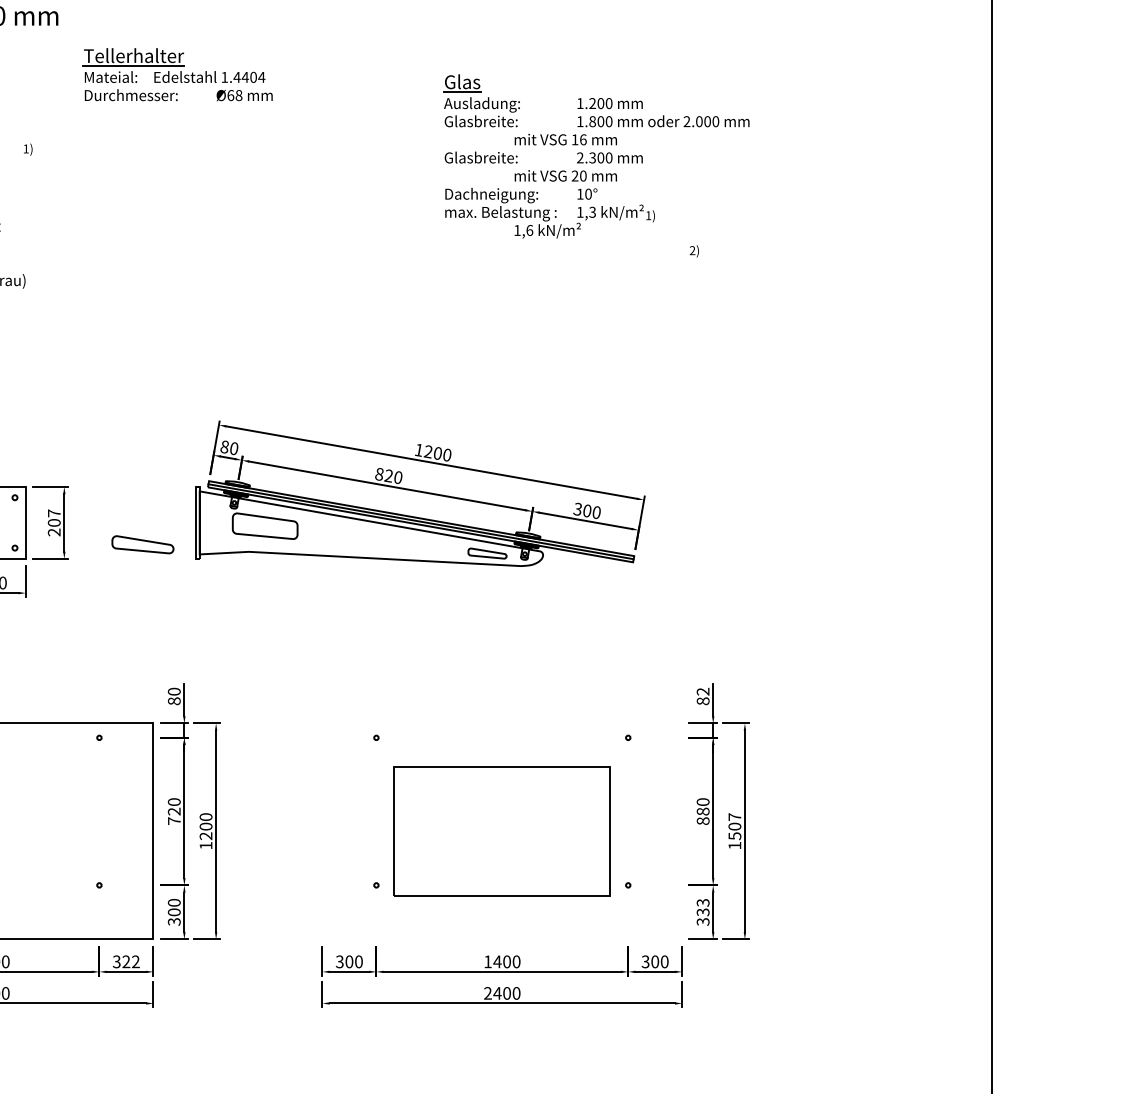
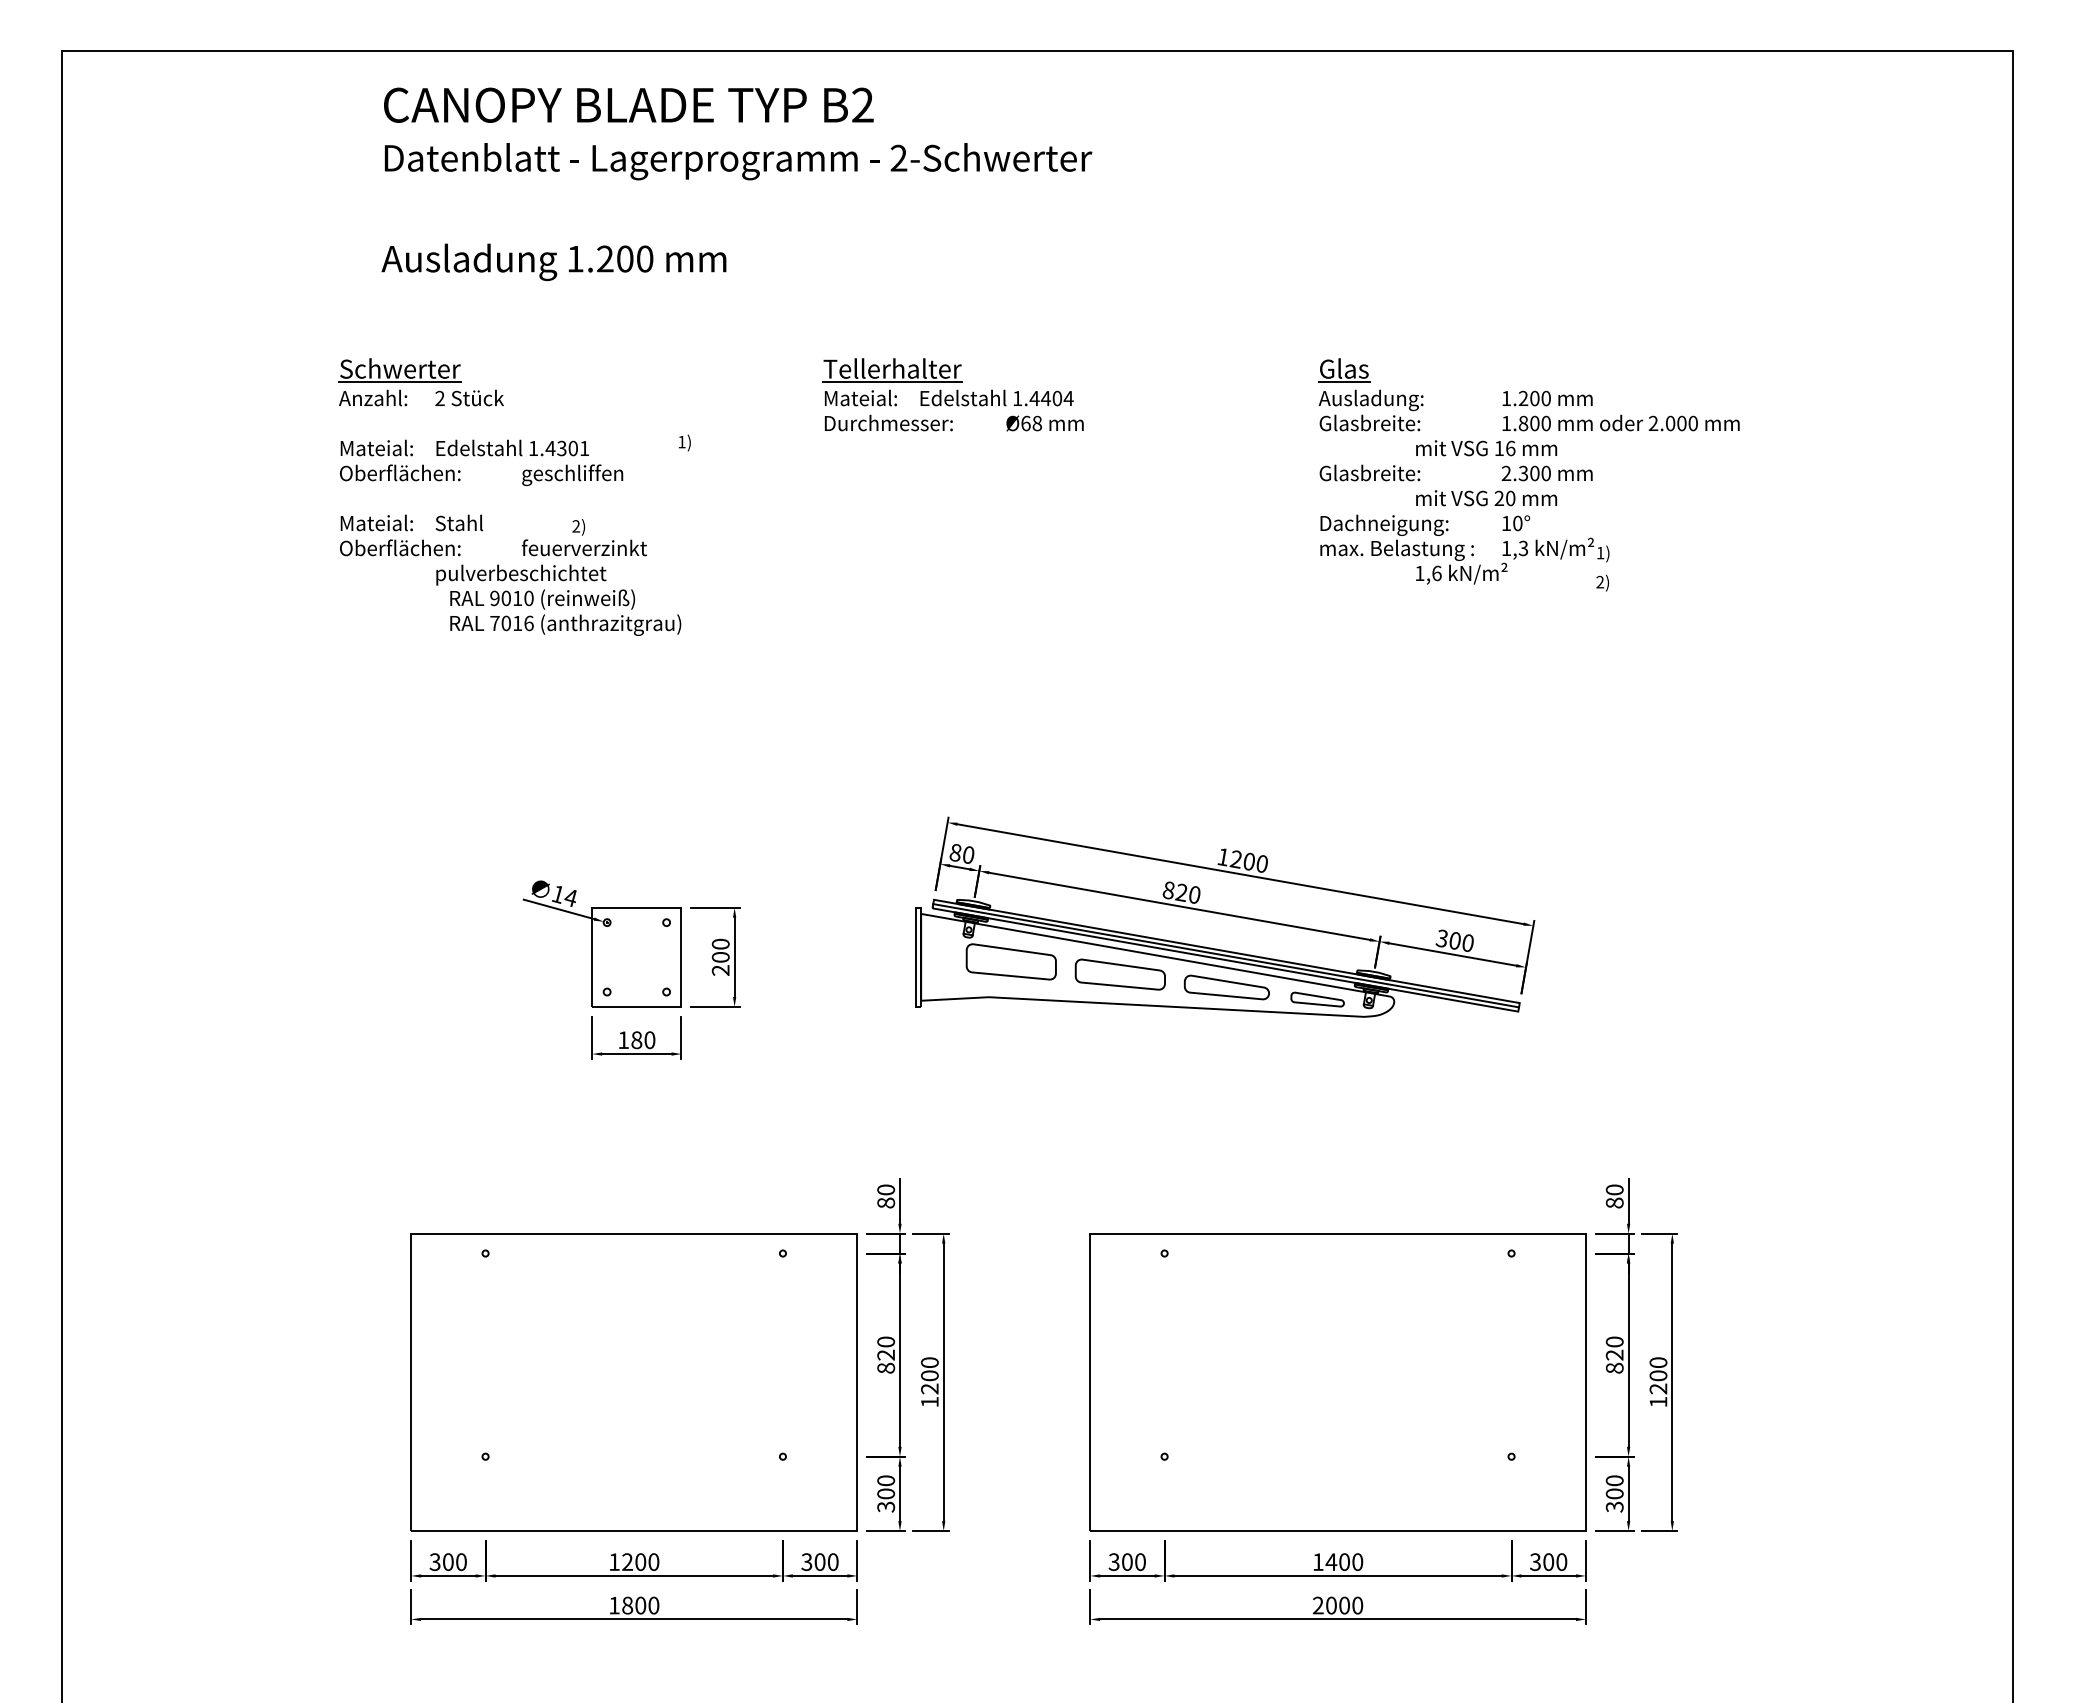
part: (177, 74) -> (952, 394), moved
part: (596, 156) -> (1528, 471), moved
text: (54, 512) -> (720, 943), 207 -> 200
part: (343, 535) -> (1119, 974), added
part: (142, 544) -> (1226, 987), moved
text: (702, 691) -> (1614, 1189), 82 -> 80
text: (702, 811) -> (1614, 1354), 880 -> 820
text: (174, 820) -> (886, 1367), 720 -> 820
text: (734, 826) -> (1658, 1375), 1507 -> 1200
part: (501, 831) -> (1337, 1382), size x1.67
text: (702, 907) -> (1614, 1487), 333 -> 300
text: (131, 962) -> (826, 1562), 322 -> 300
text: (497, 993) -> (1331, 1605), 2400 -> 2000

